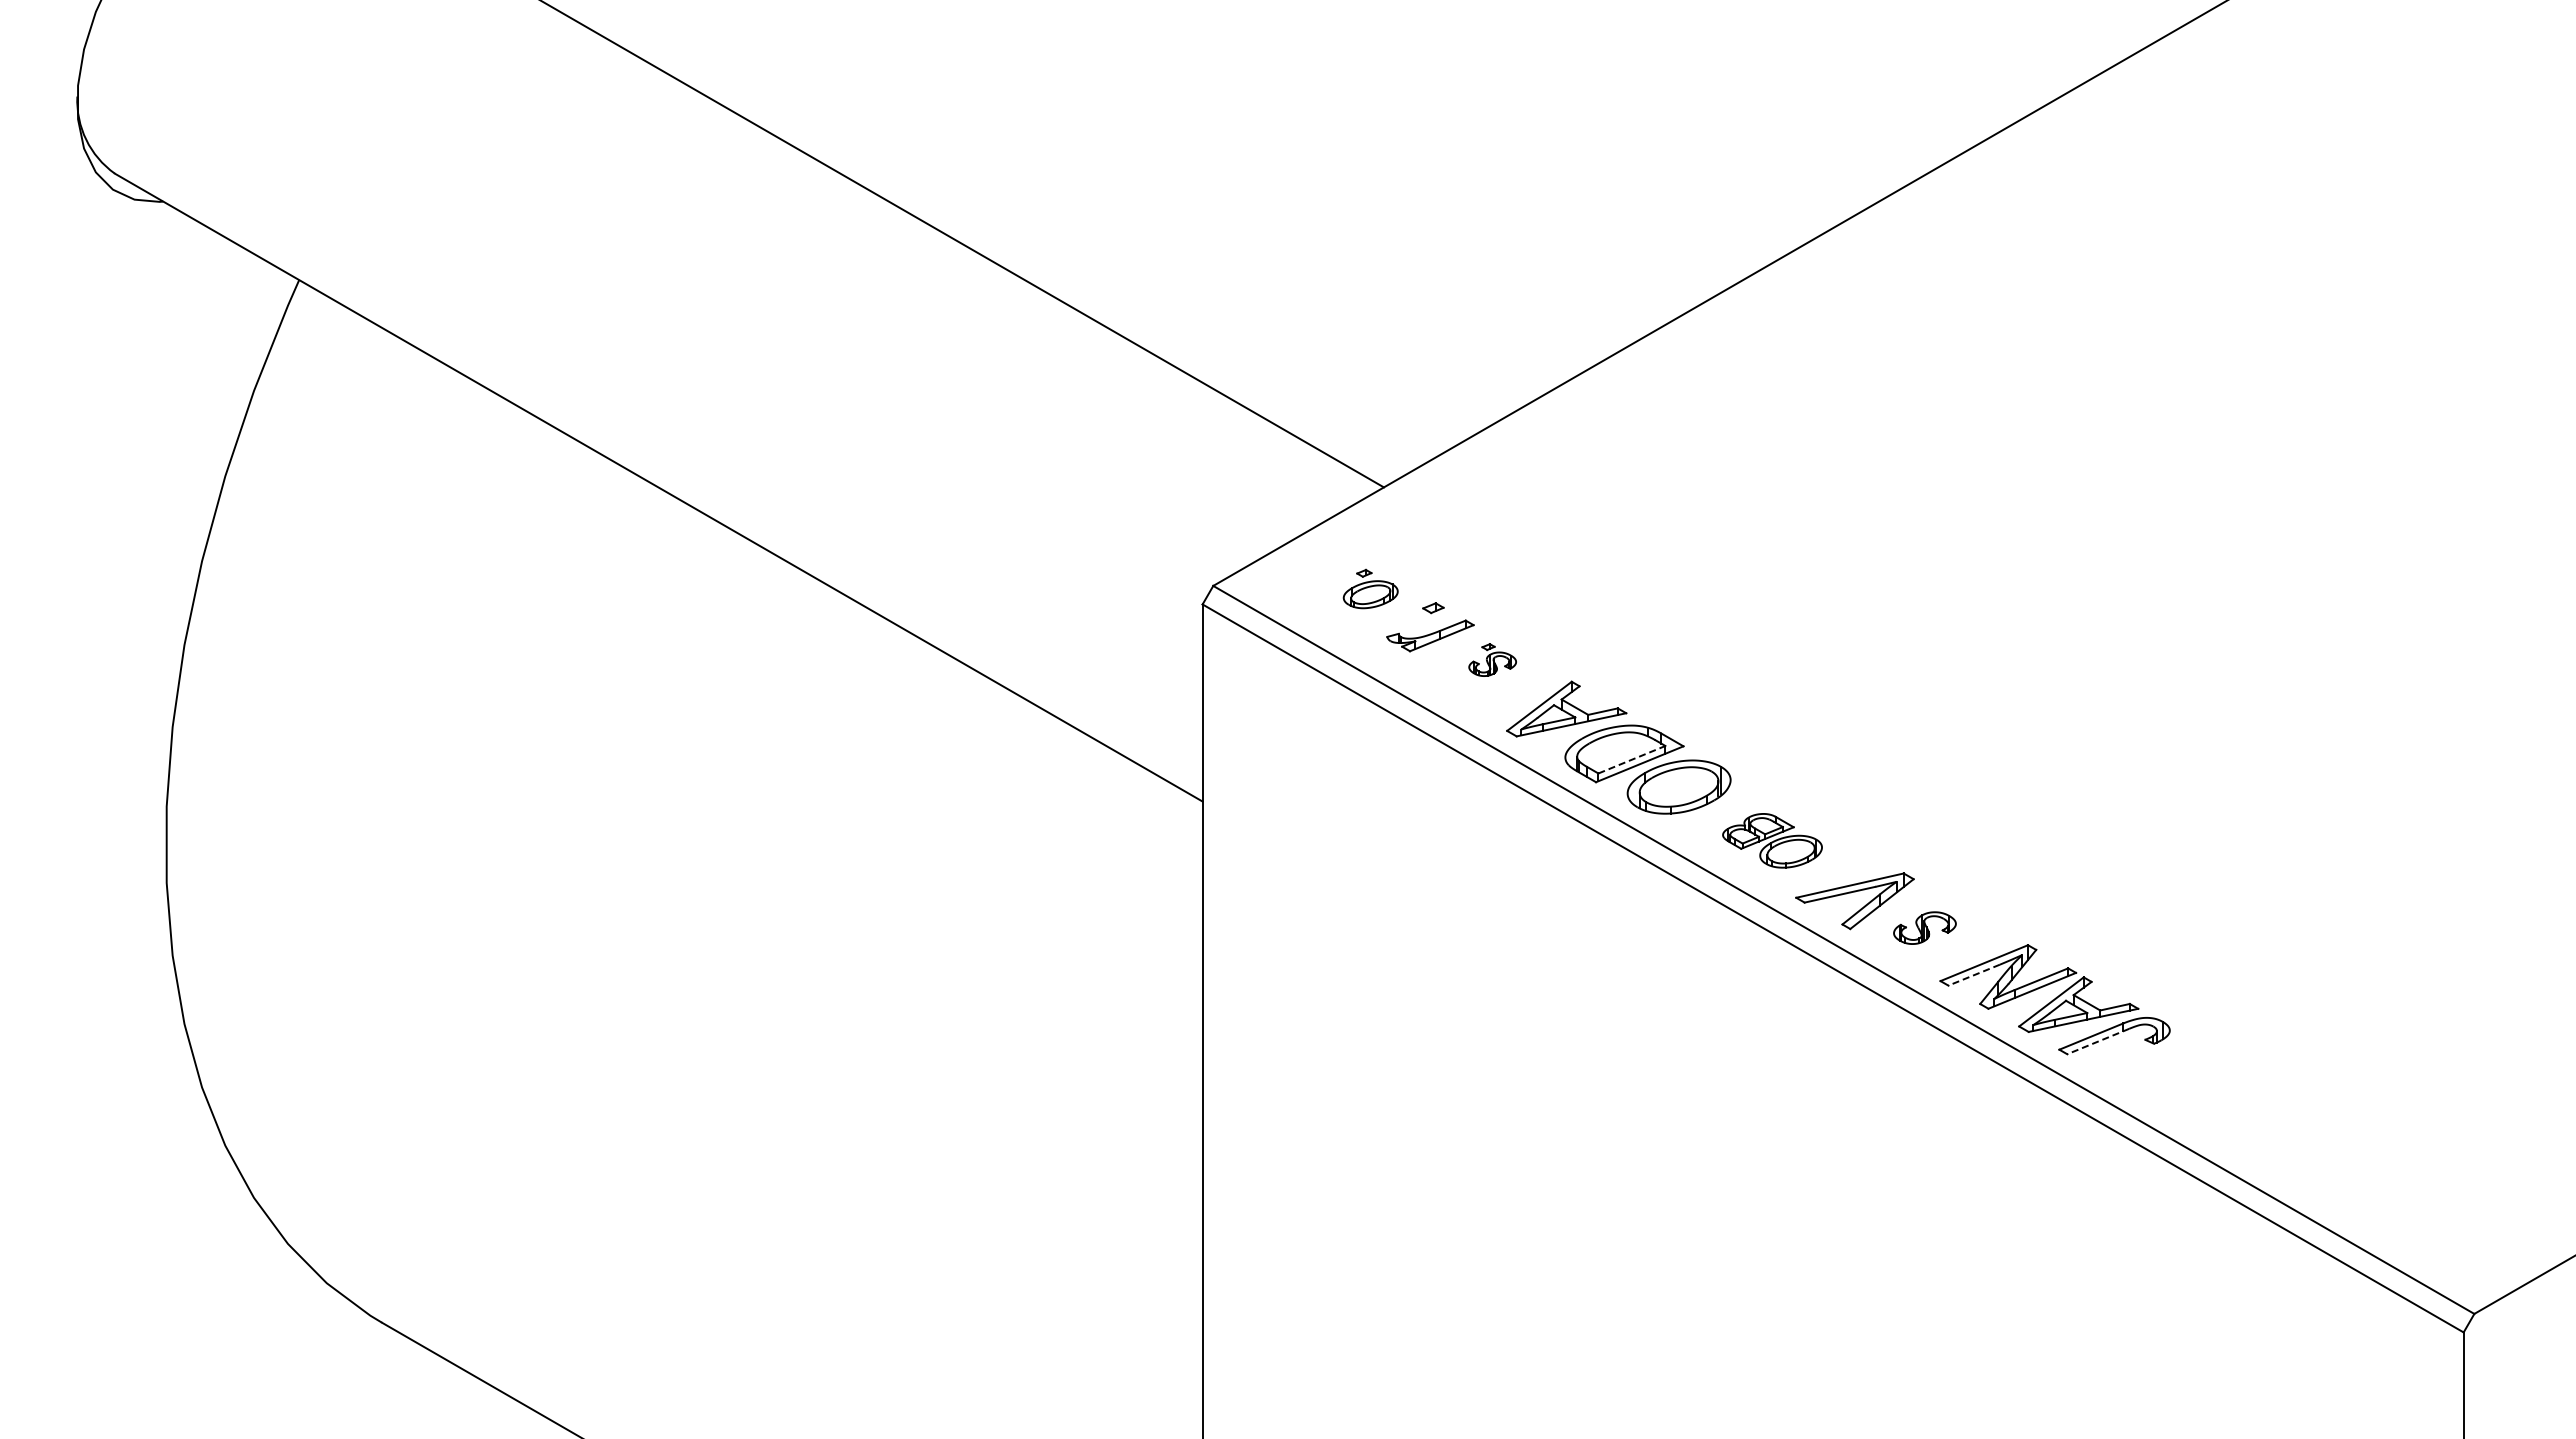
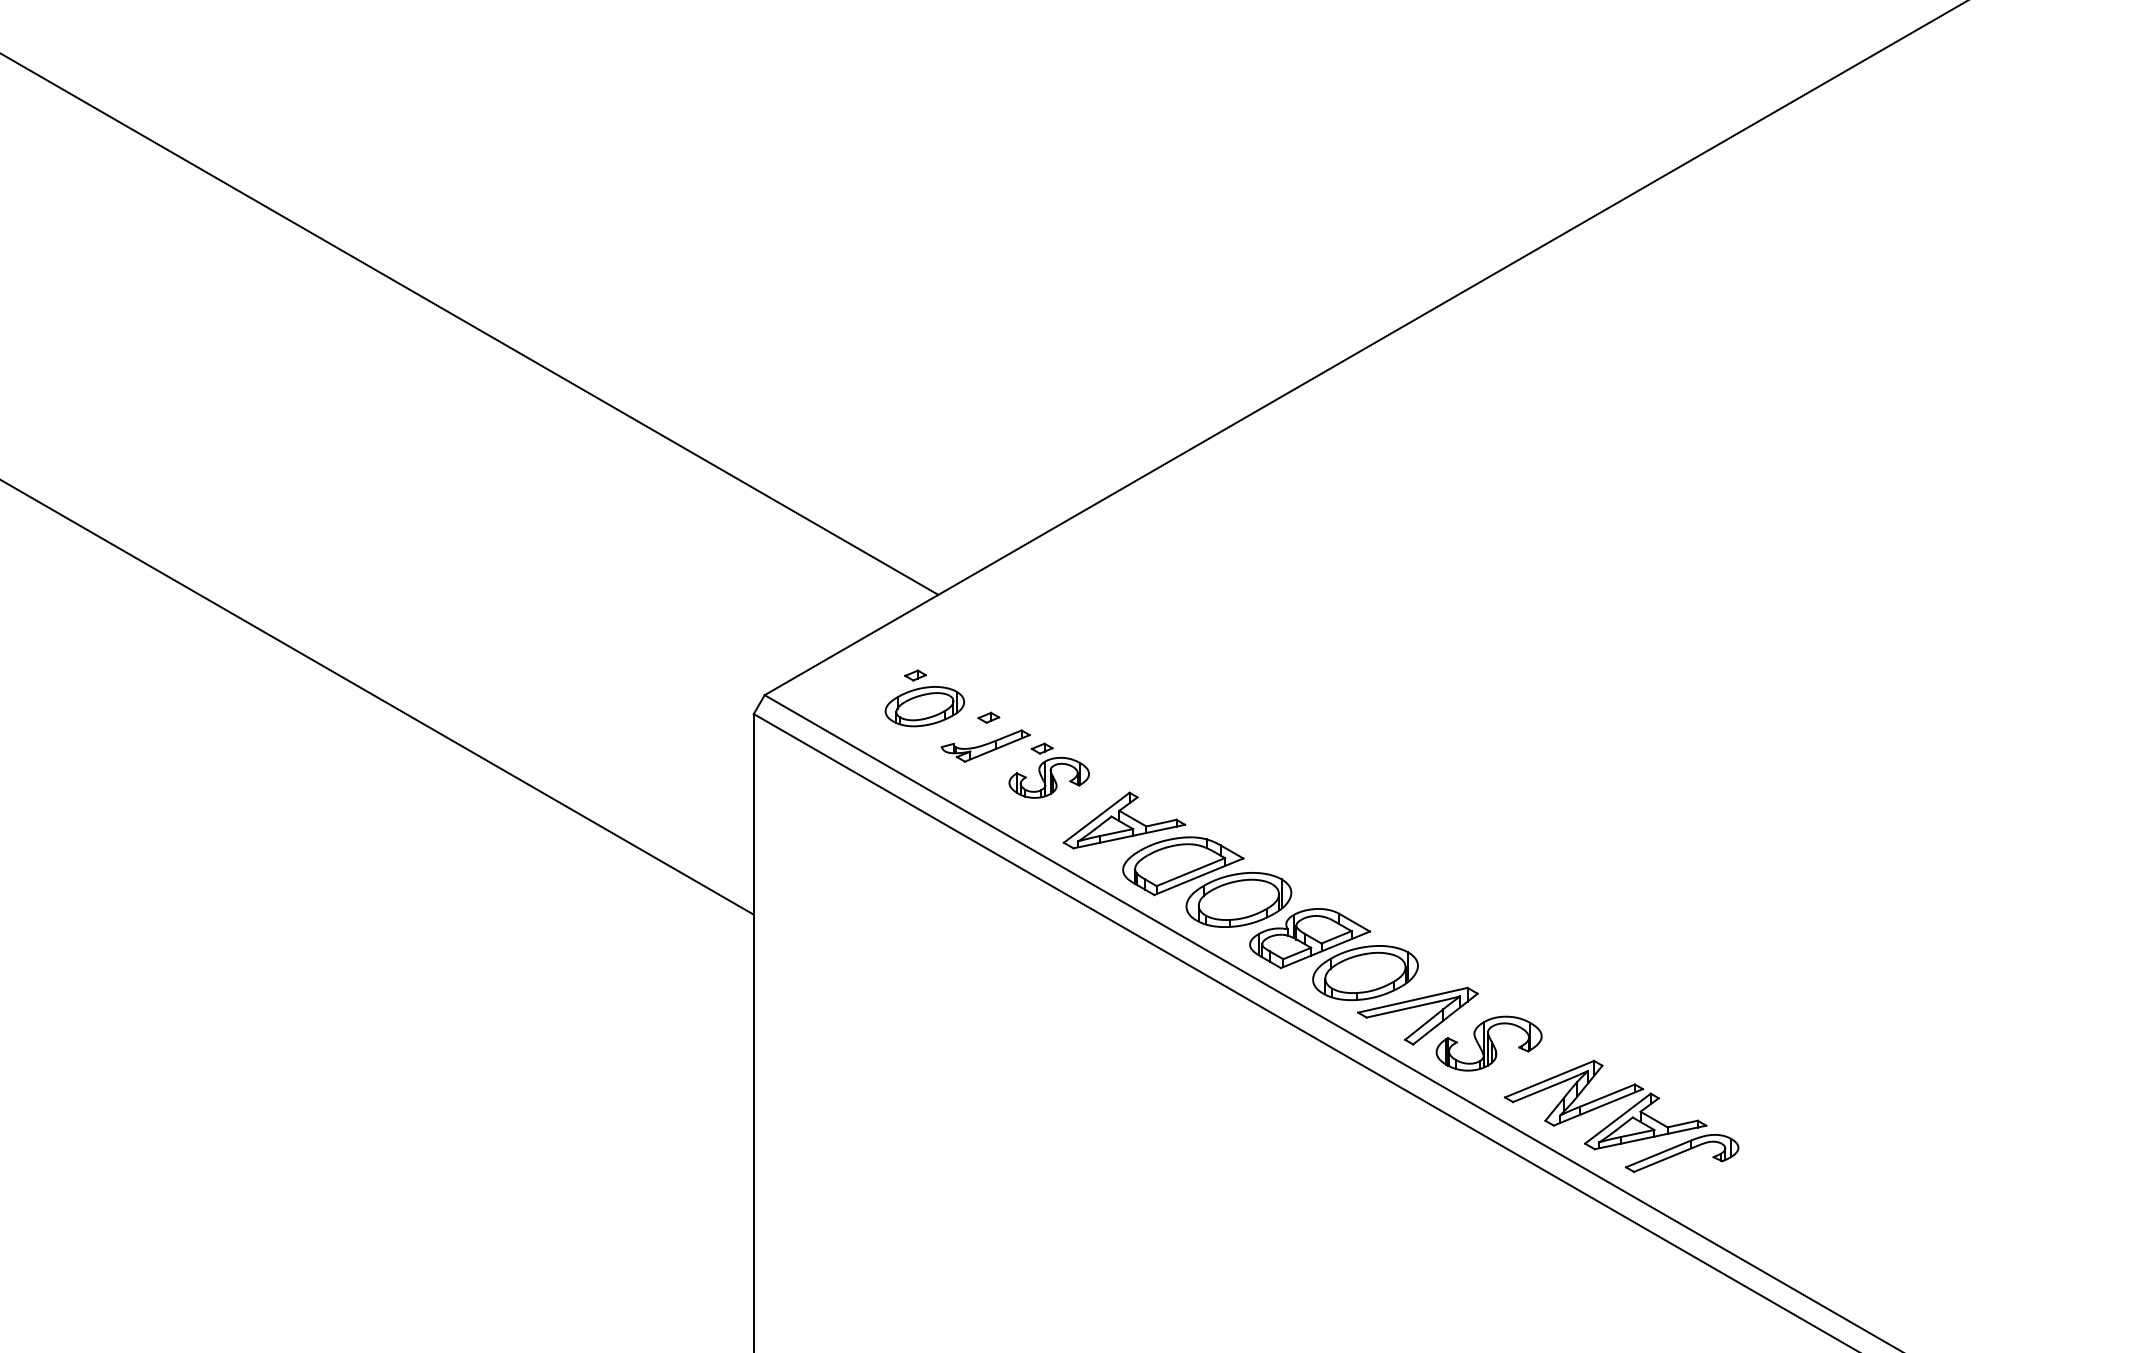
part: (1370, 588) -> (924, 697), size x1.43
part: (1492, 659) -> (1048, 770), size x1.67
line: (1632, 759) -> (1191, 871), dashed -> solid
part: (1772, 840) -> (1333, 954), size x1.67
part: (1924, 927) -> (1488, 1042), size x1.67
line: (1974, 975) -> (1539, 1091), dashed -> solid
line: (2097, 1041) -> (1664, 1158), dashed -> solid

